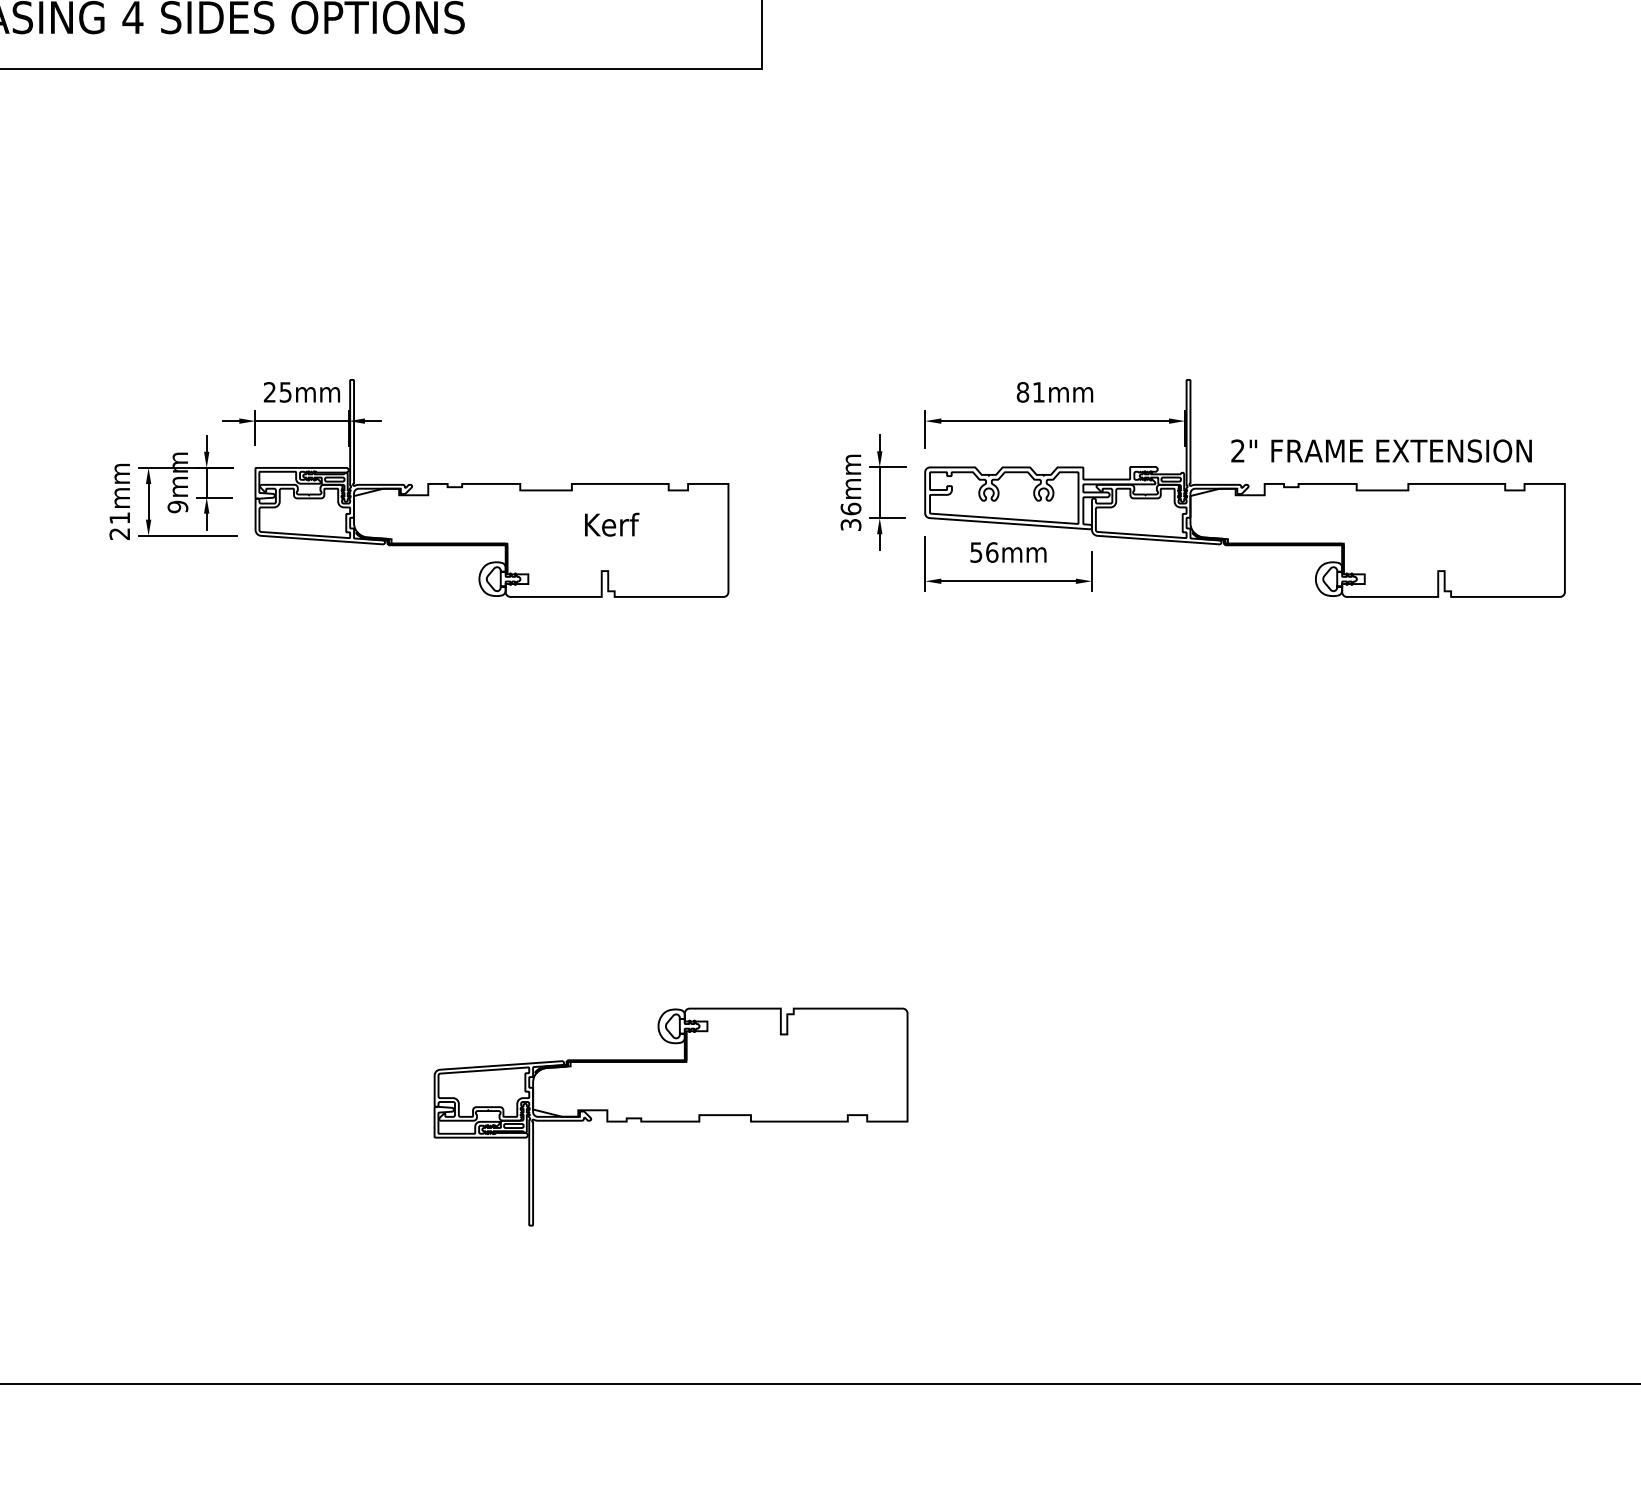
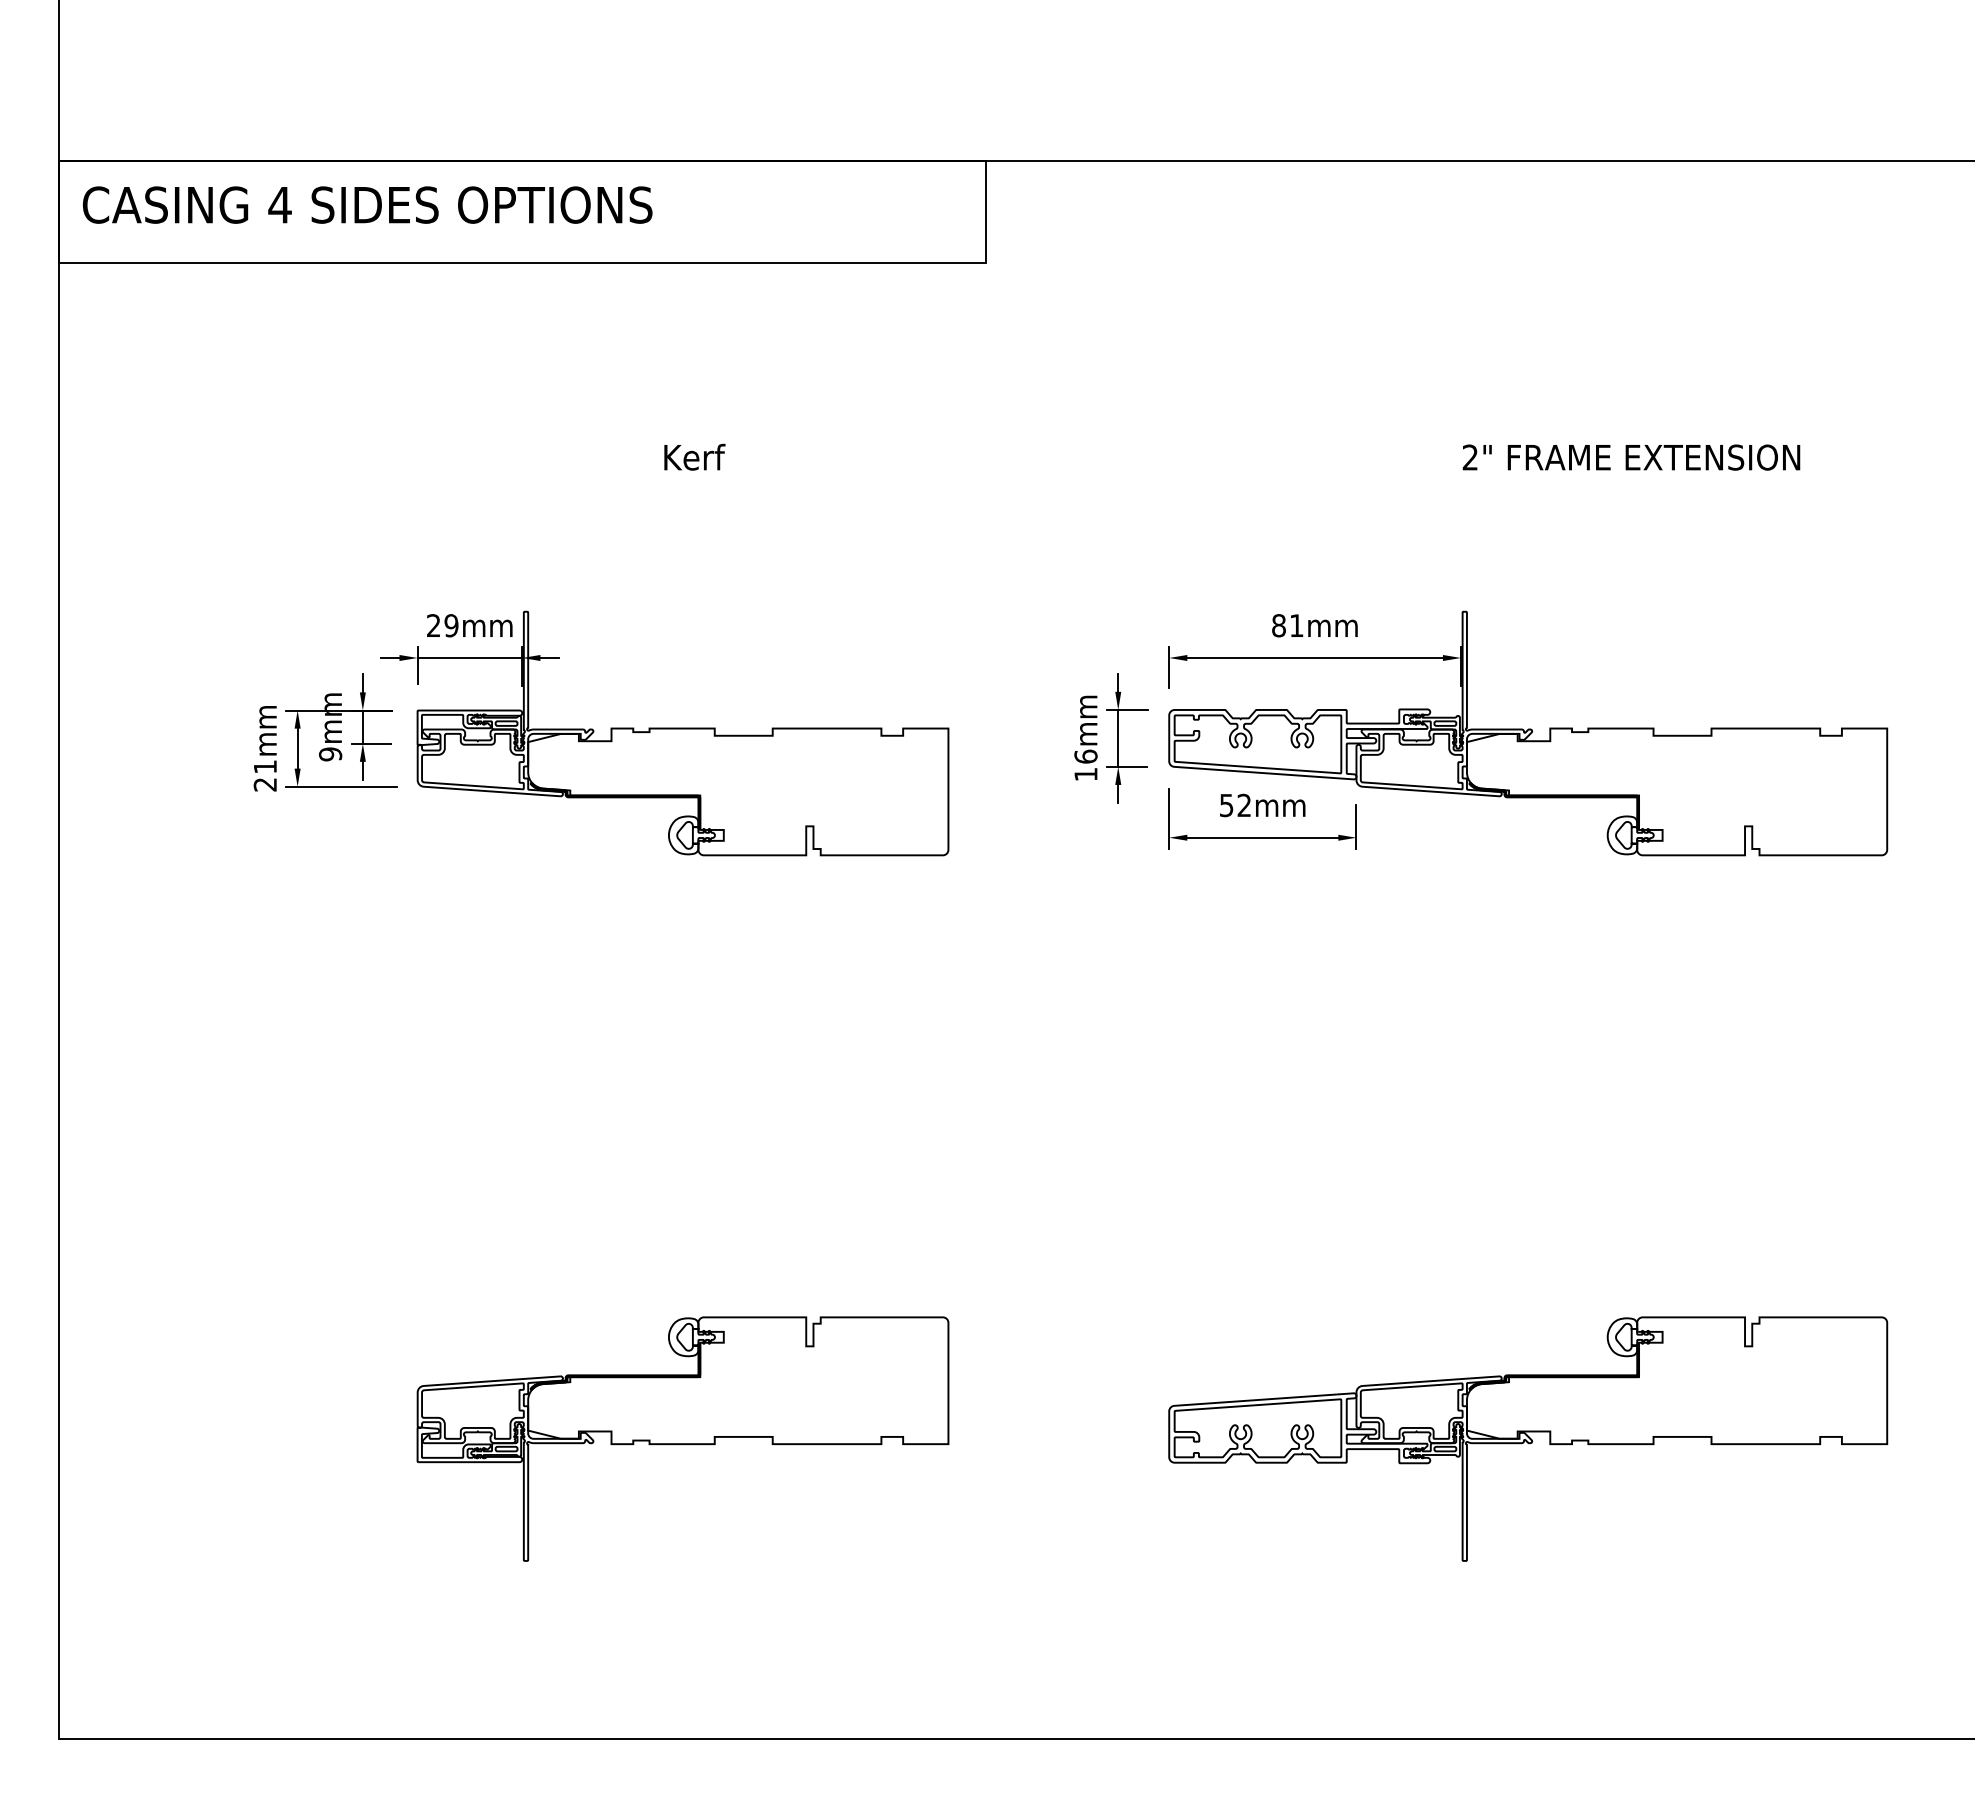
text: (285, 392) -> (451, 625), 25mm -> 29mm
text: (1381, 450) -> (1631, 457), moved
text: (611, 524) -> (694, 456), moved
text: (850, 524) -> (1085, 774), 36mm -> 16mm
text: (992, 552) -> (1244, 805), 56mm -> 52mm
part: (670, 1116) -> (682, 1438), moved
part: (1245, 1116) -> (1528, 1438), added

